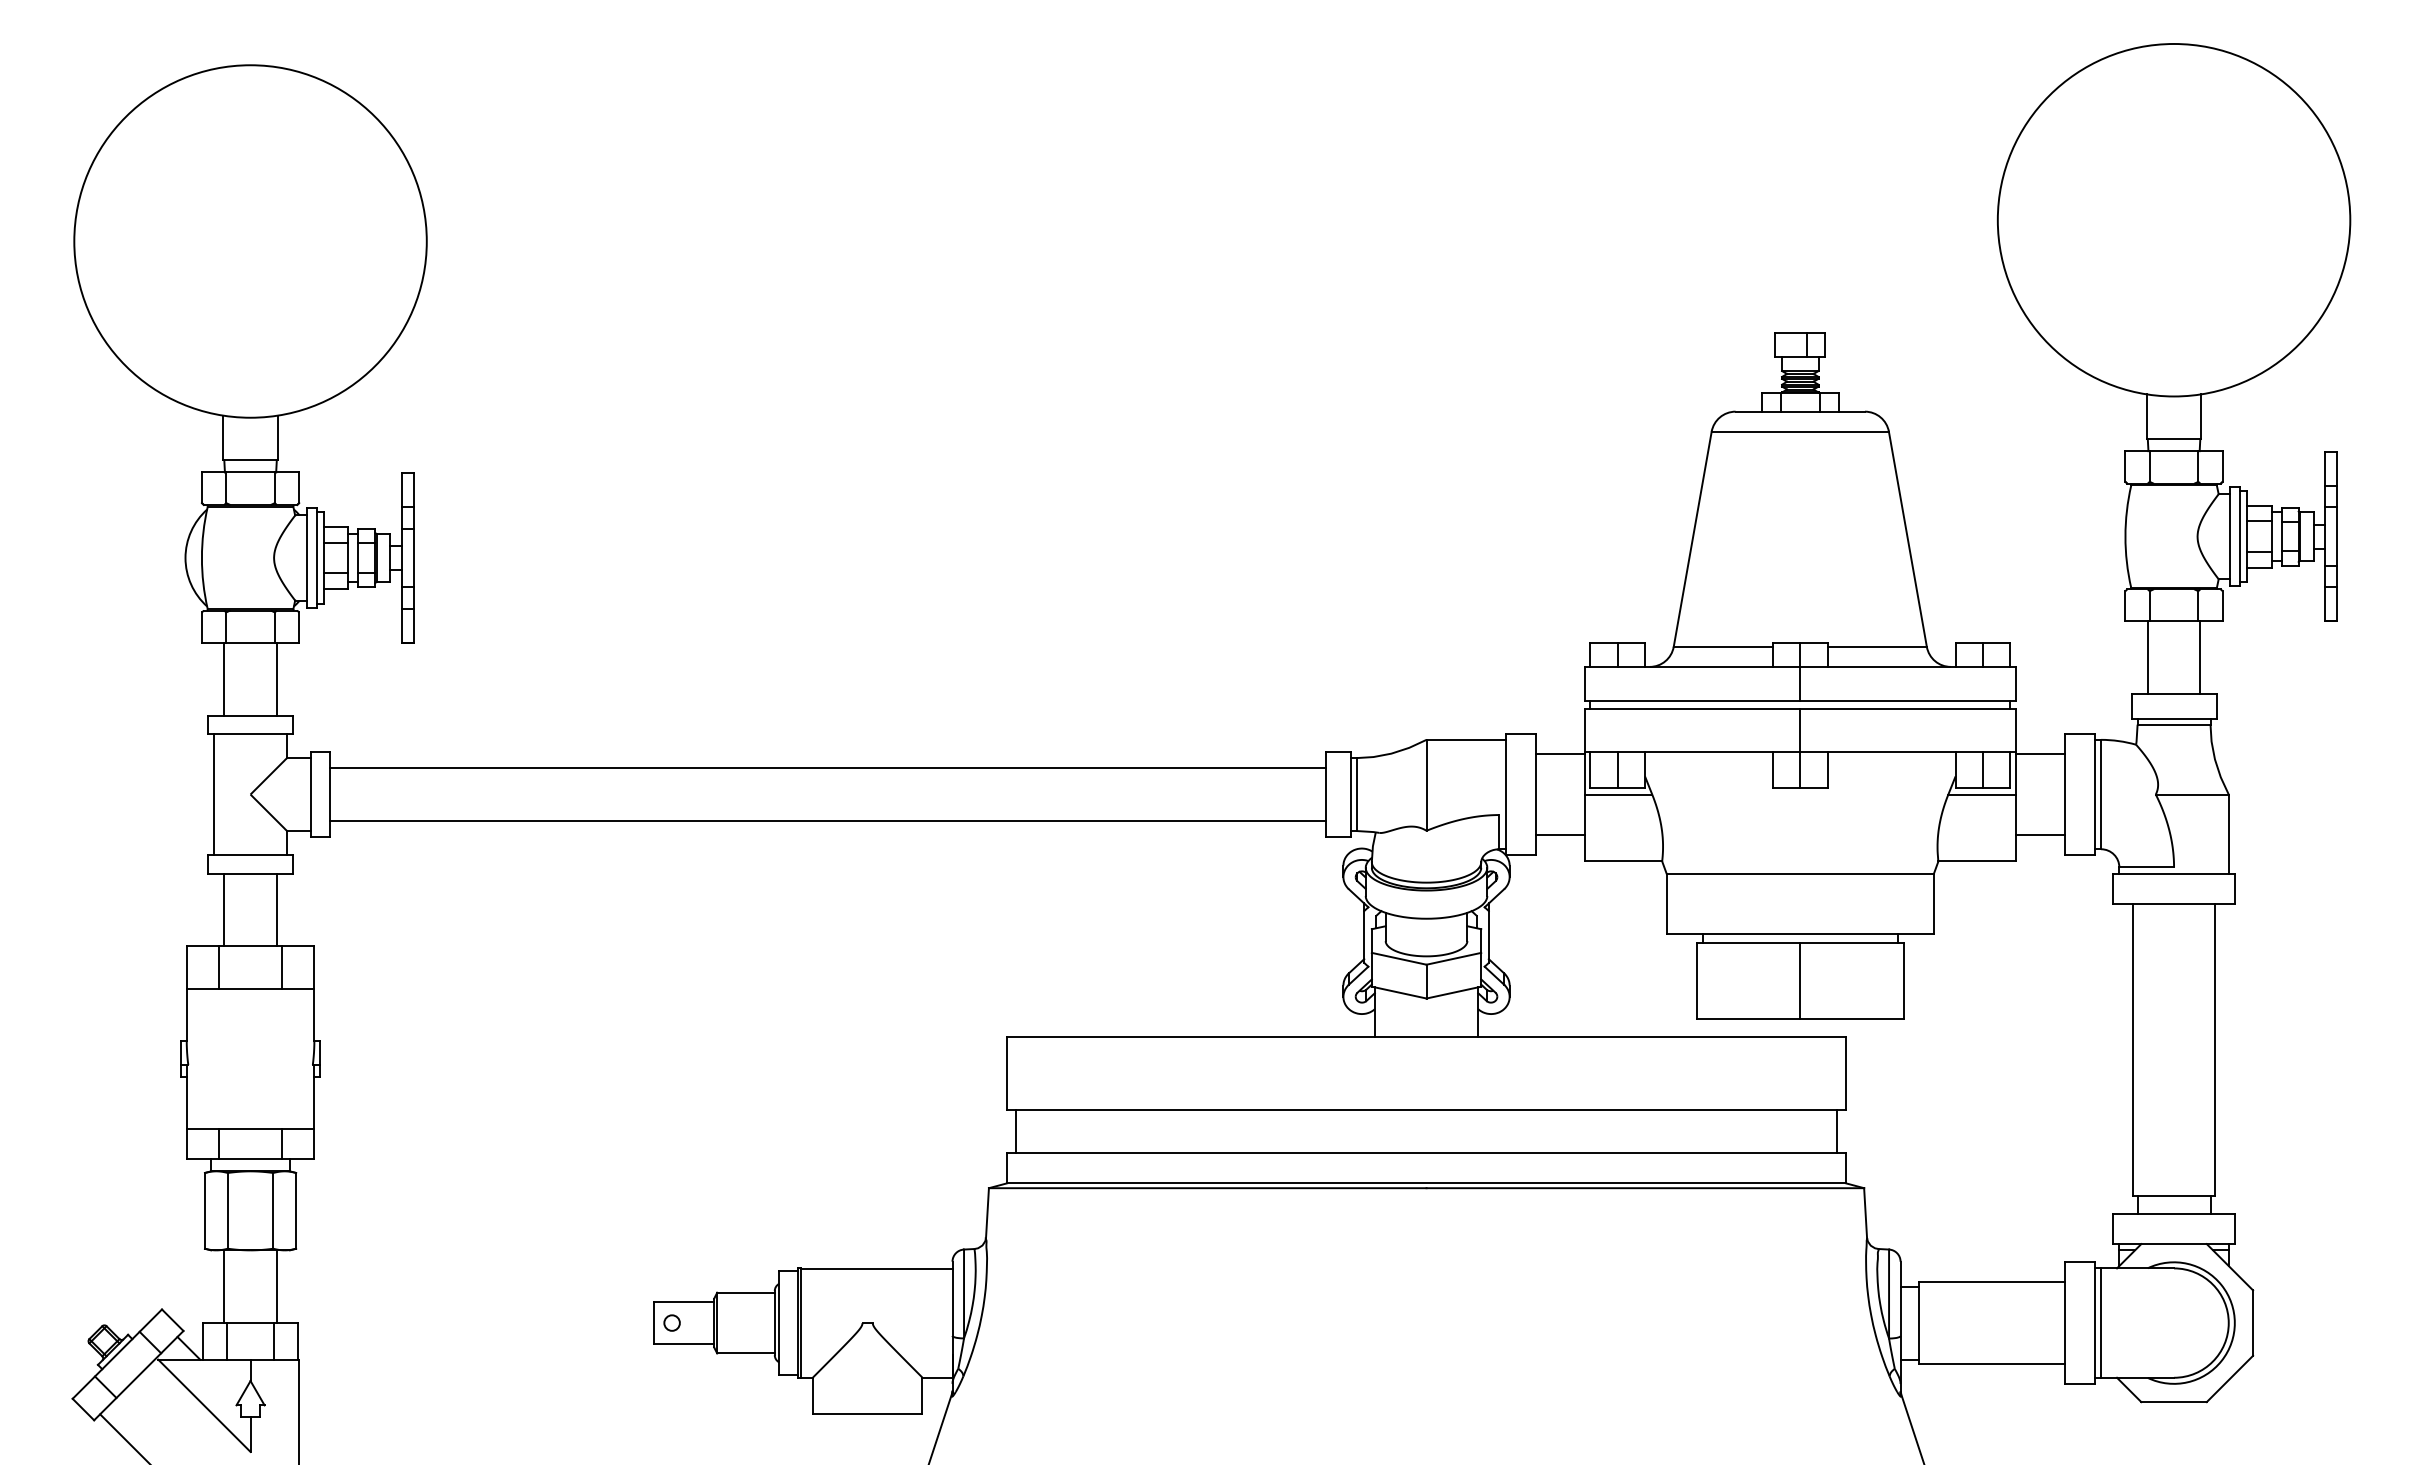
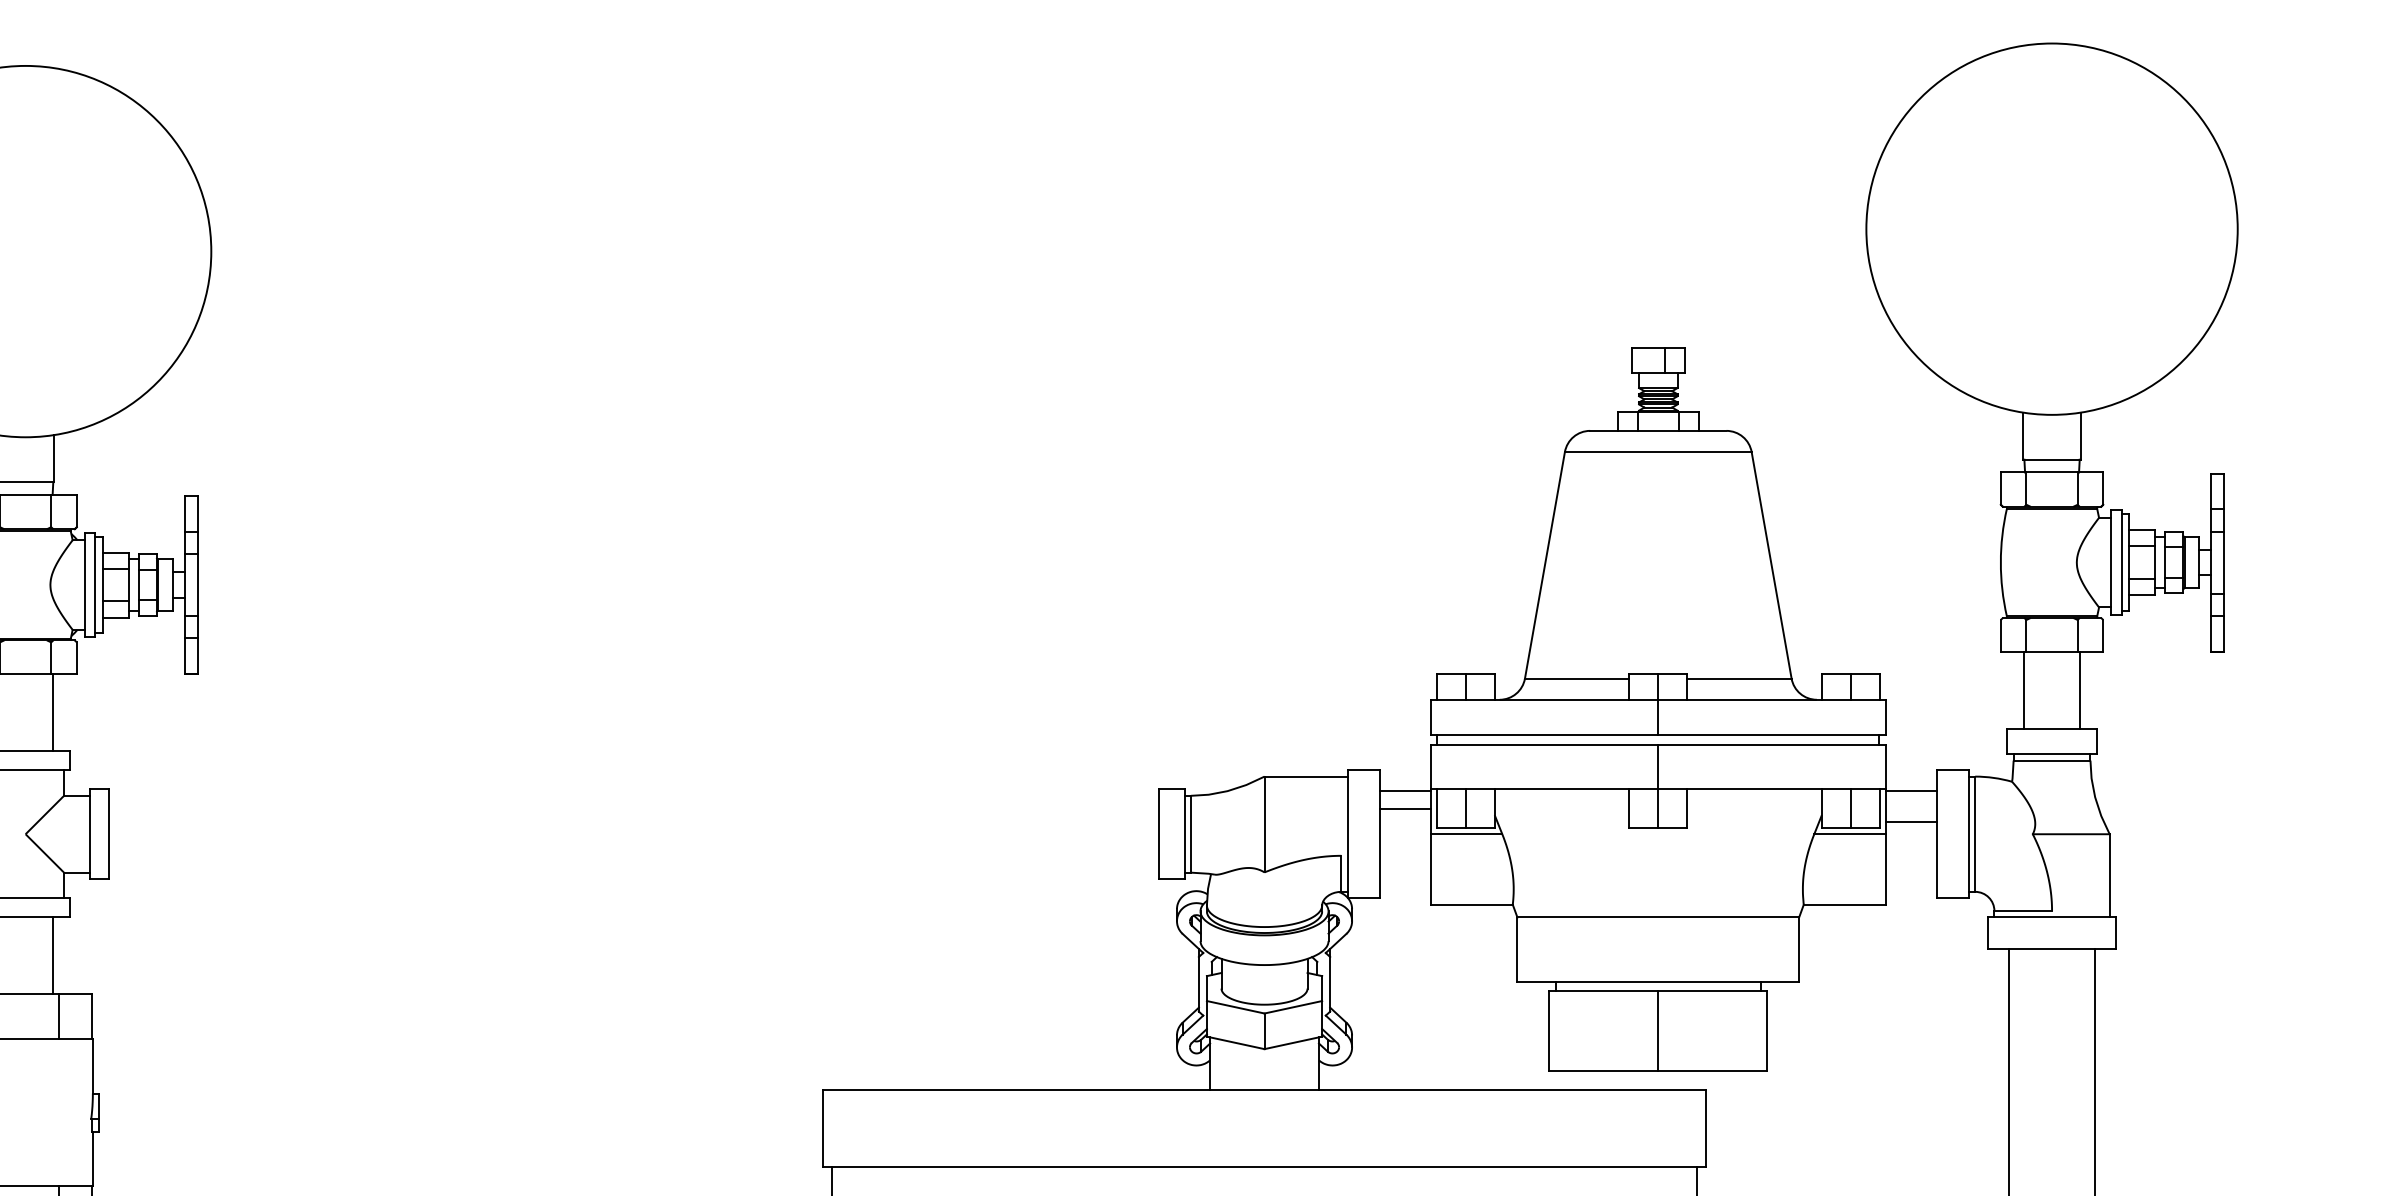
line: (827, 768) -> (633, 806), removed
line: (827, 820) -> (633, 861), removed
line: (1559, 835) -> (1404, 808), moved
line: (2040, 835) -> (1911, 822), moved

